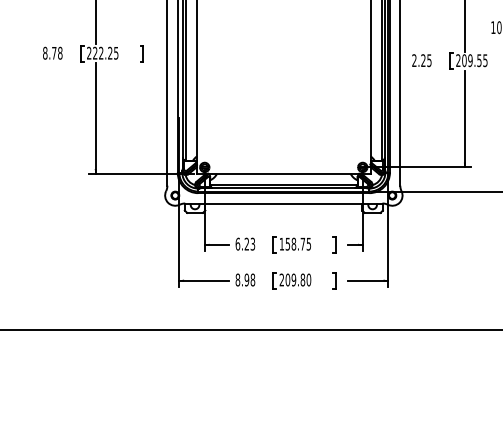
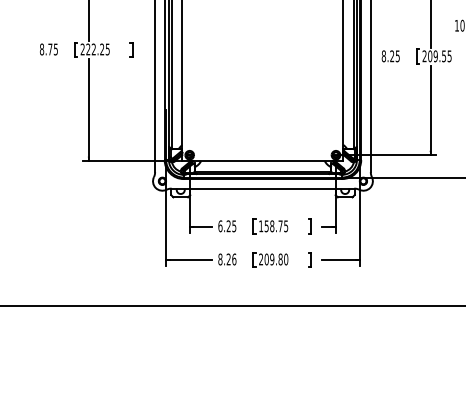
text: (59, 53) -> (55, 49), 8.78 -> 8.75
text: (414, 60) -> (383, 56), 2.25 -> 8.25
text: (253, 243) -> (234, 225), 6.23 -> 6.25
text: (249, 280) -> (231, 259), 8.98 -> 8.26

